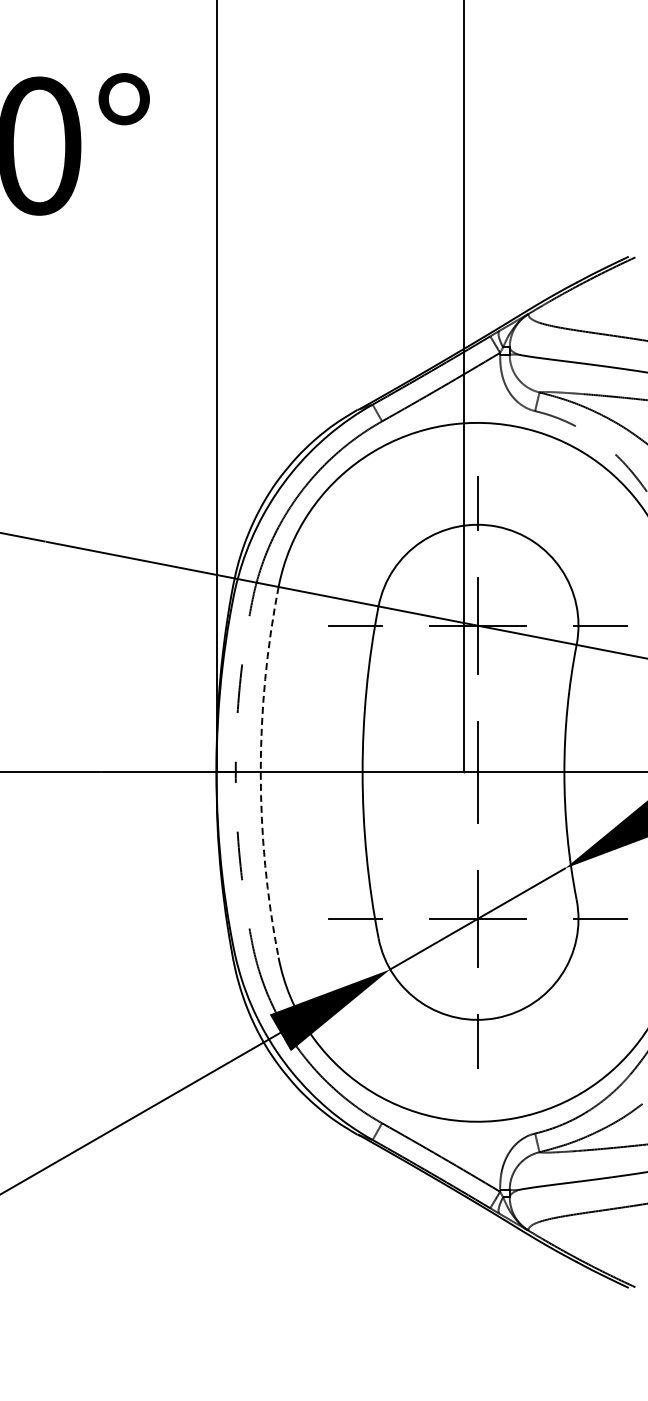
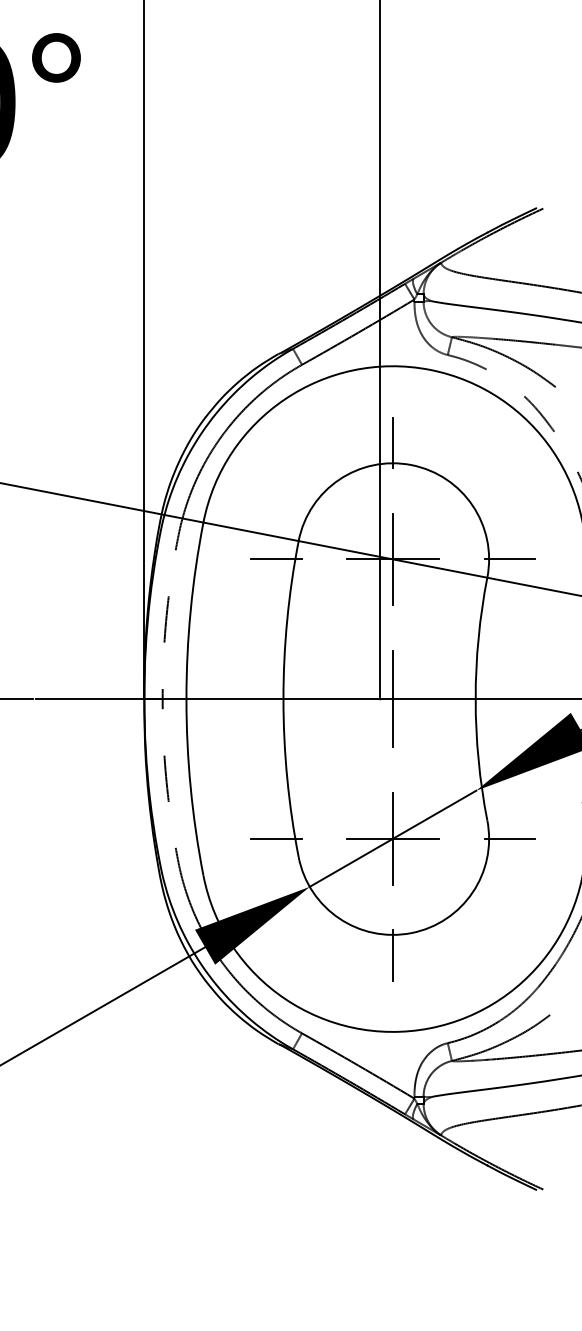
arc: (260, 772) -> (186, 699), dashed -> solid

